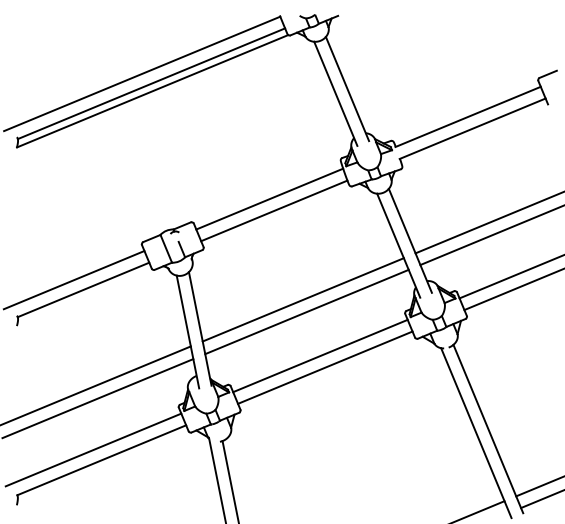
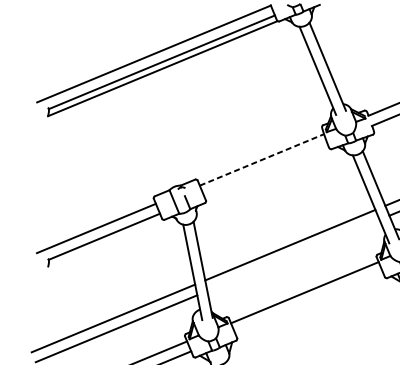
line: (270, 198) -> (262, 159), solid -> dashed
line: (274, 210) -> (265, 169), removed
line: (306, 311) -> (293, 255), removed
line: (325, 367) -> (309, 302), removed

